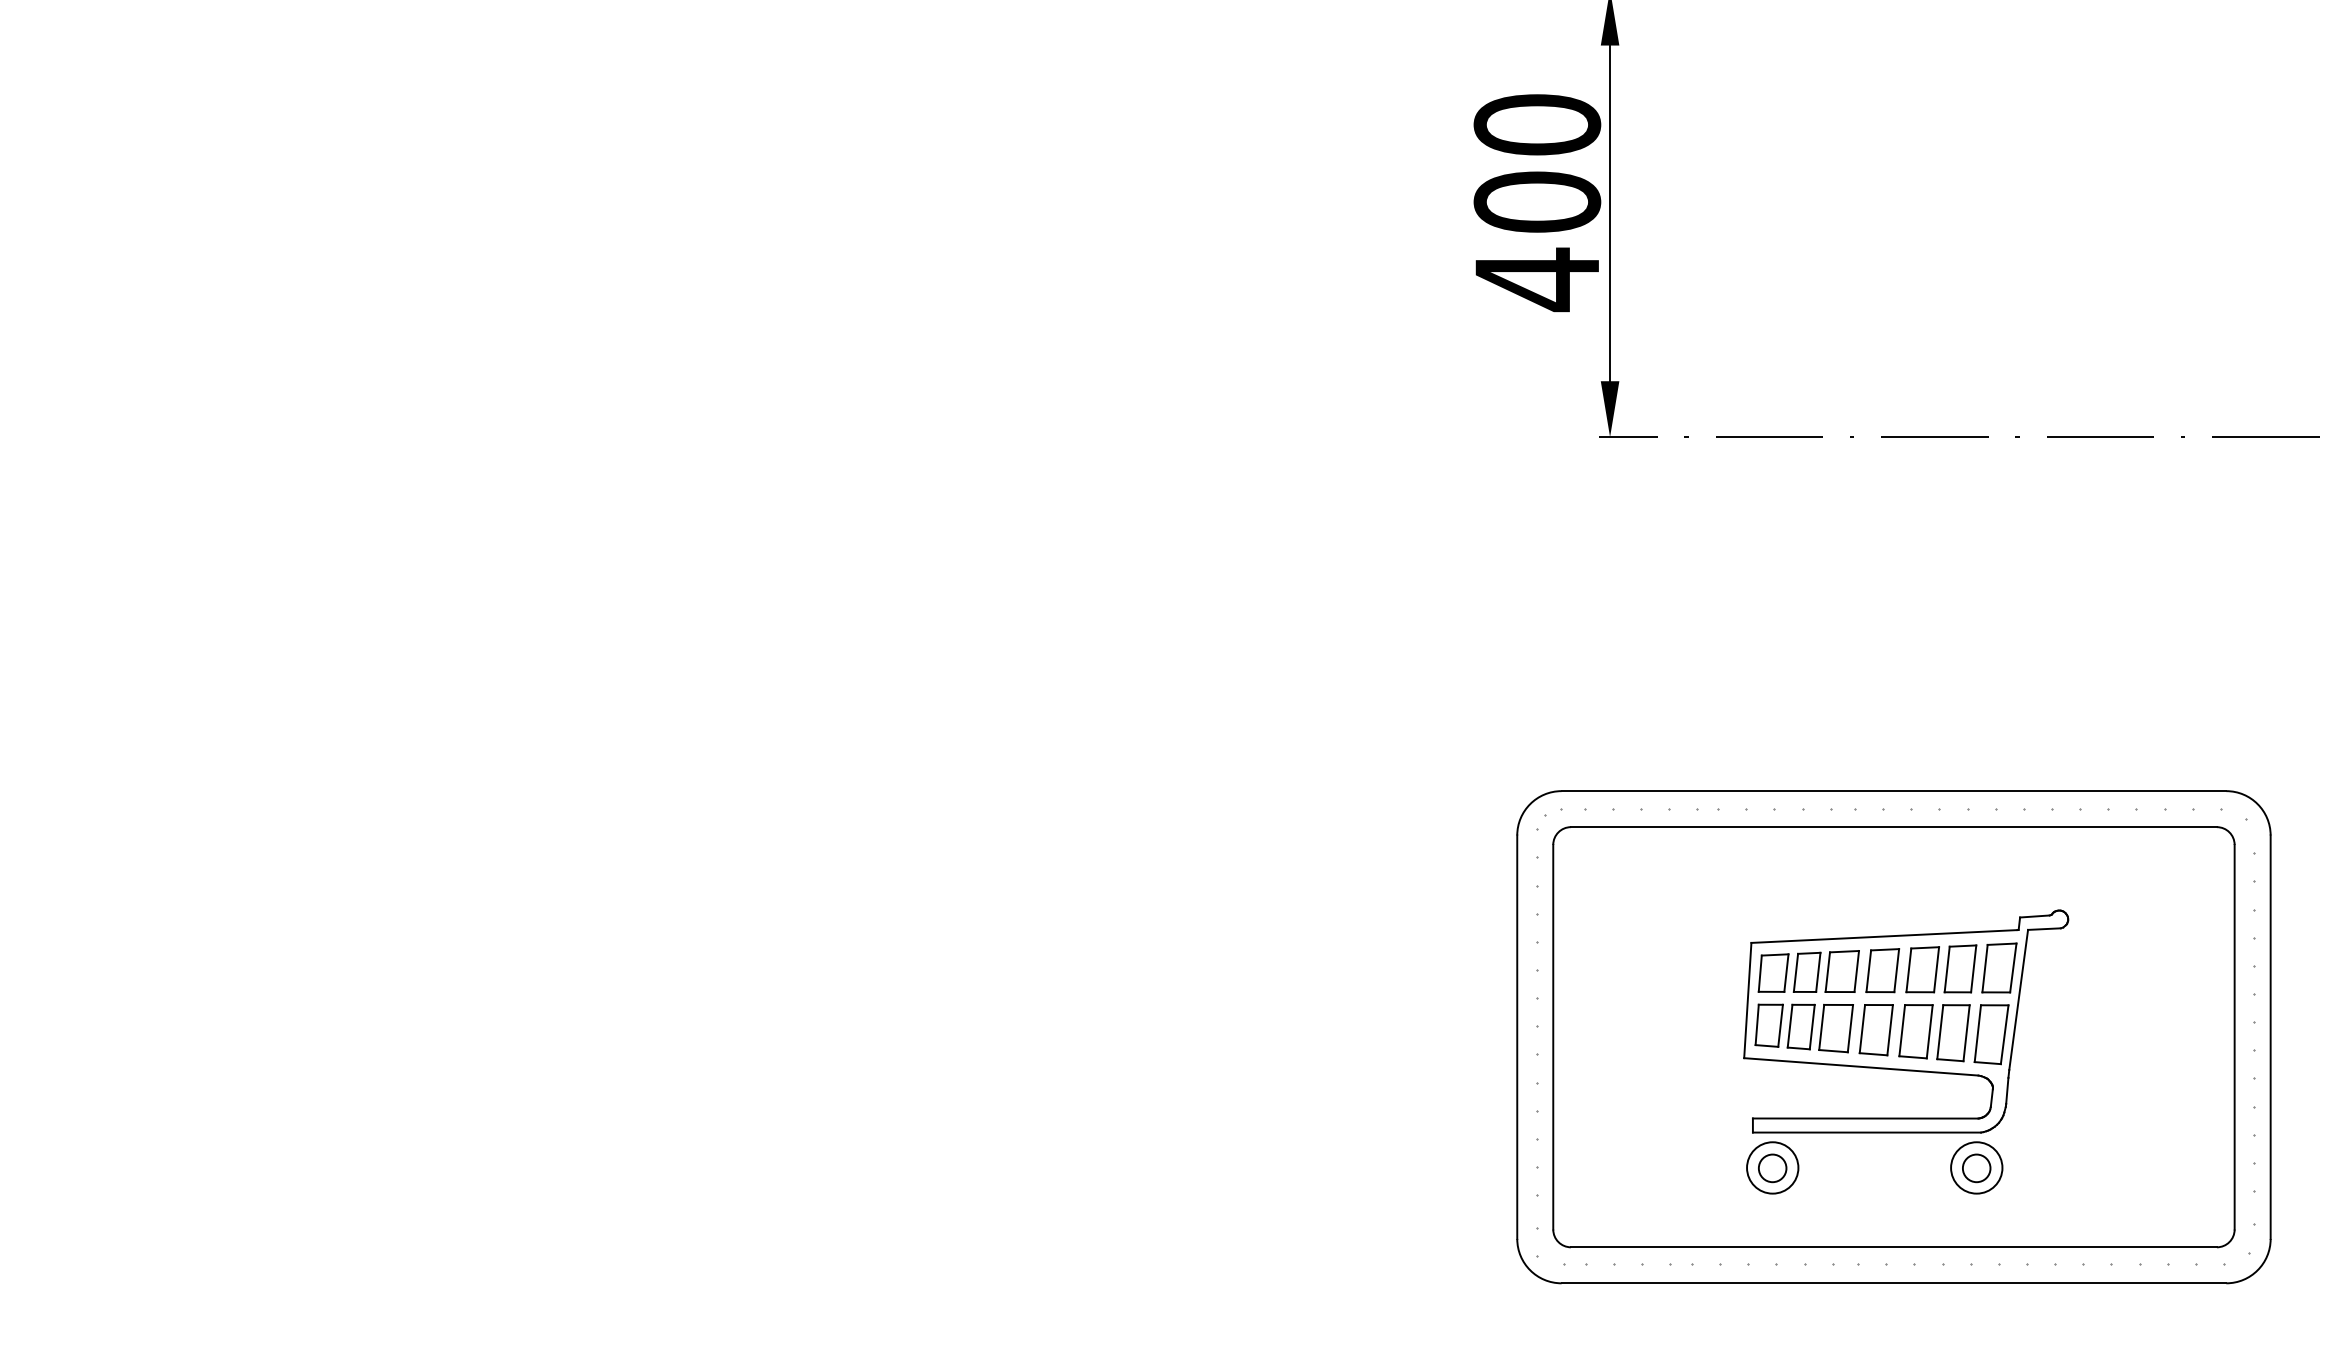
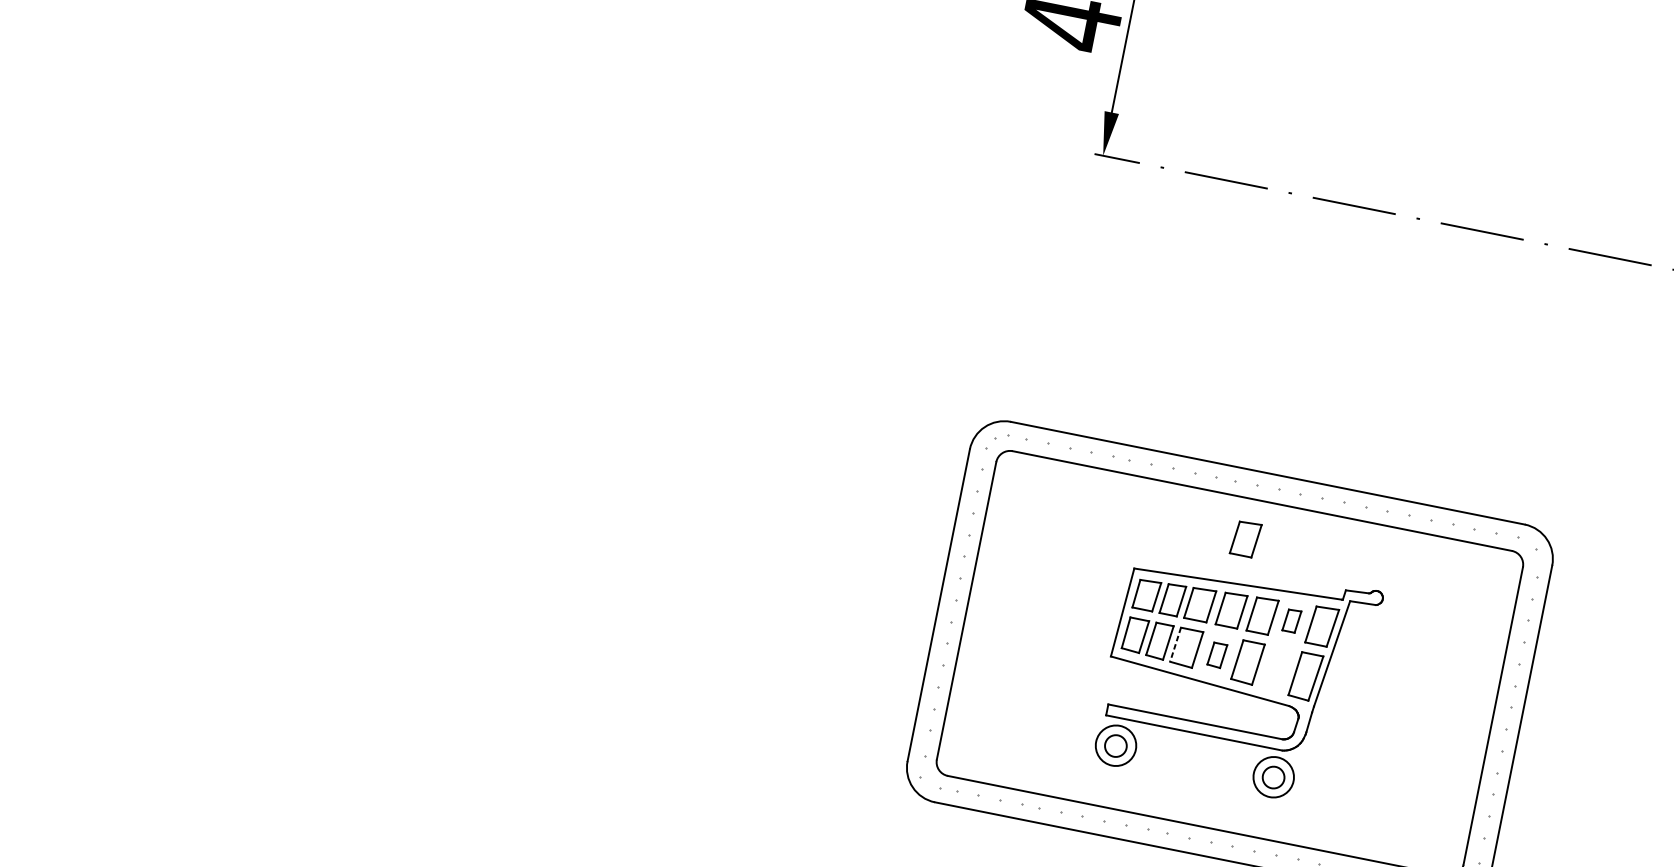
part: (1882, 878) -> (1245, 538), added
part: (1960, 968) -> (1291, 620), size x0.6
line: (1821, 1027) -> (1175, 644), solid -> dashed
part: (1875, 1030) -> (1216, 655), size x0.6
part: (1953, 1033) -> (1276, 669), removed

